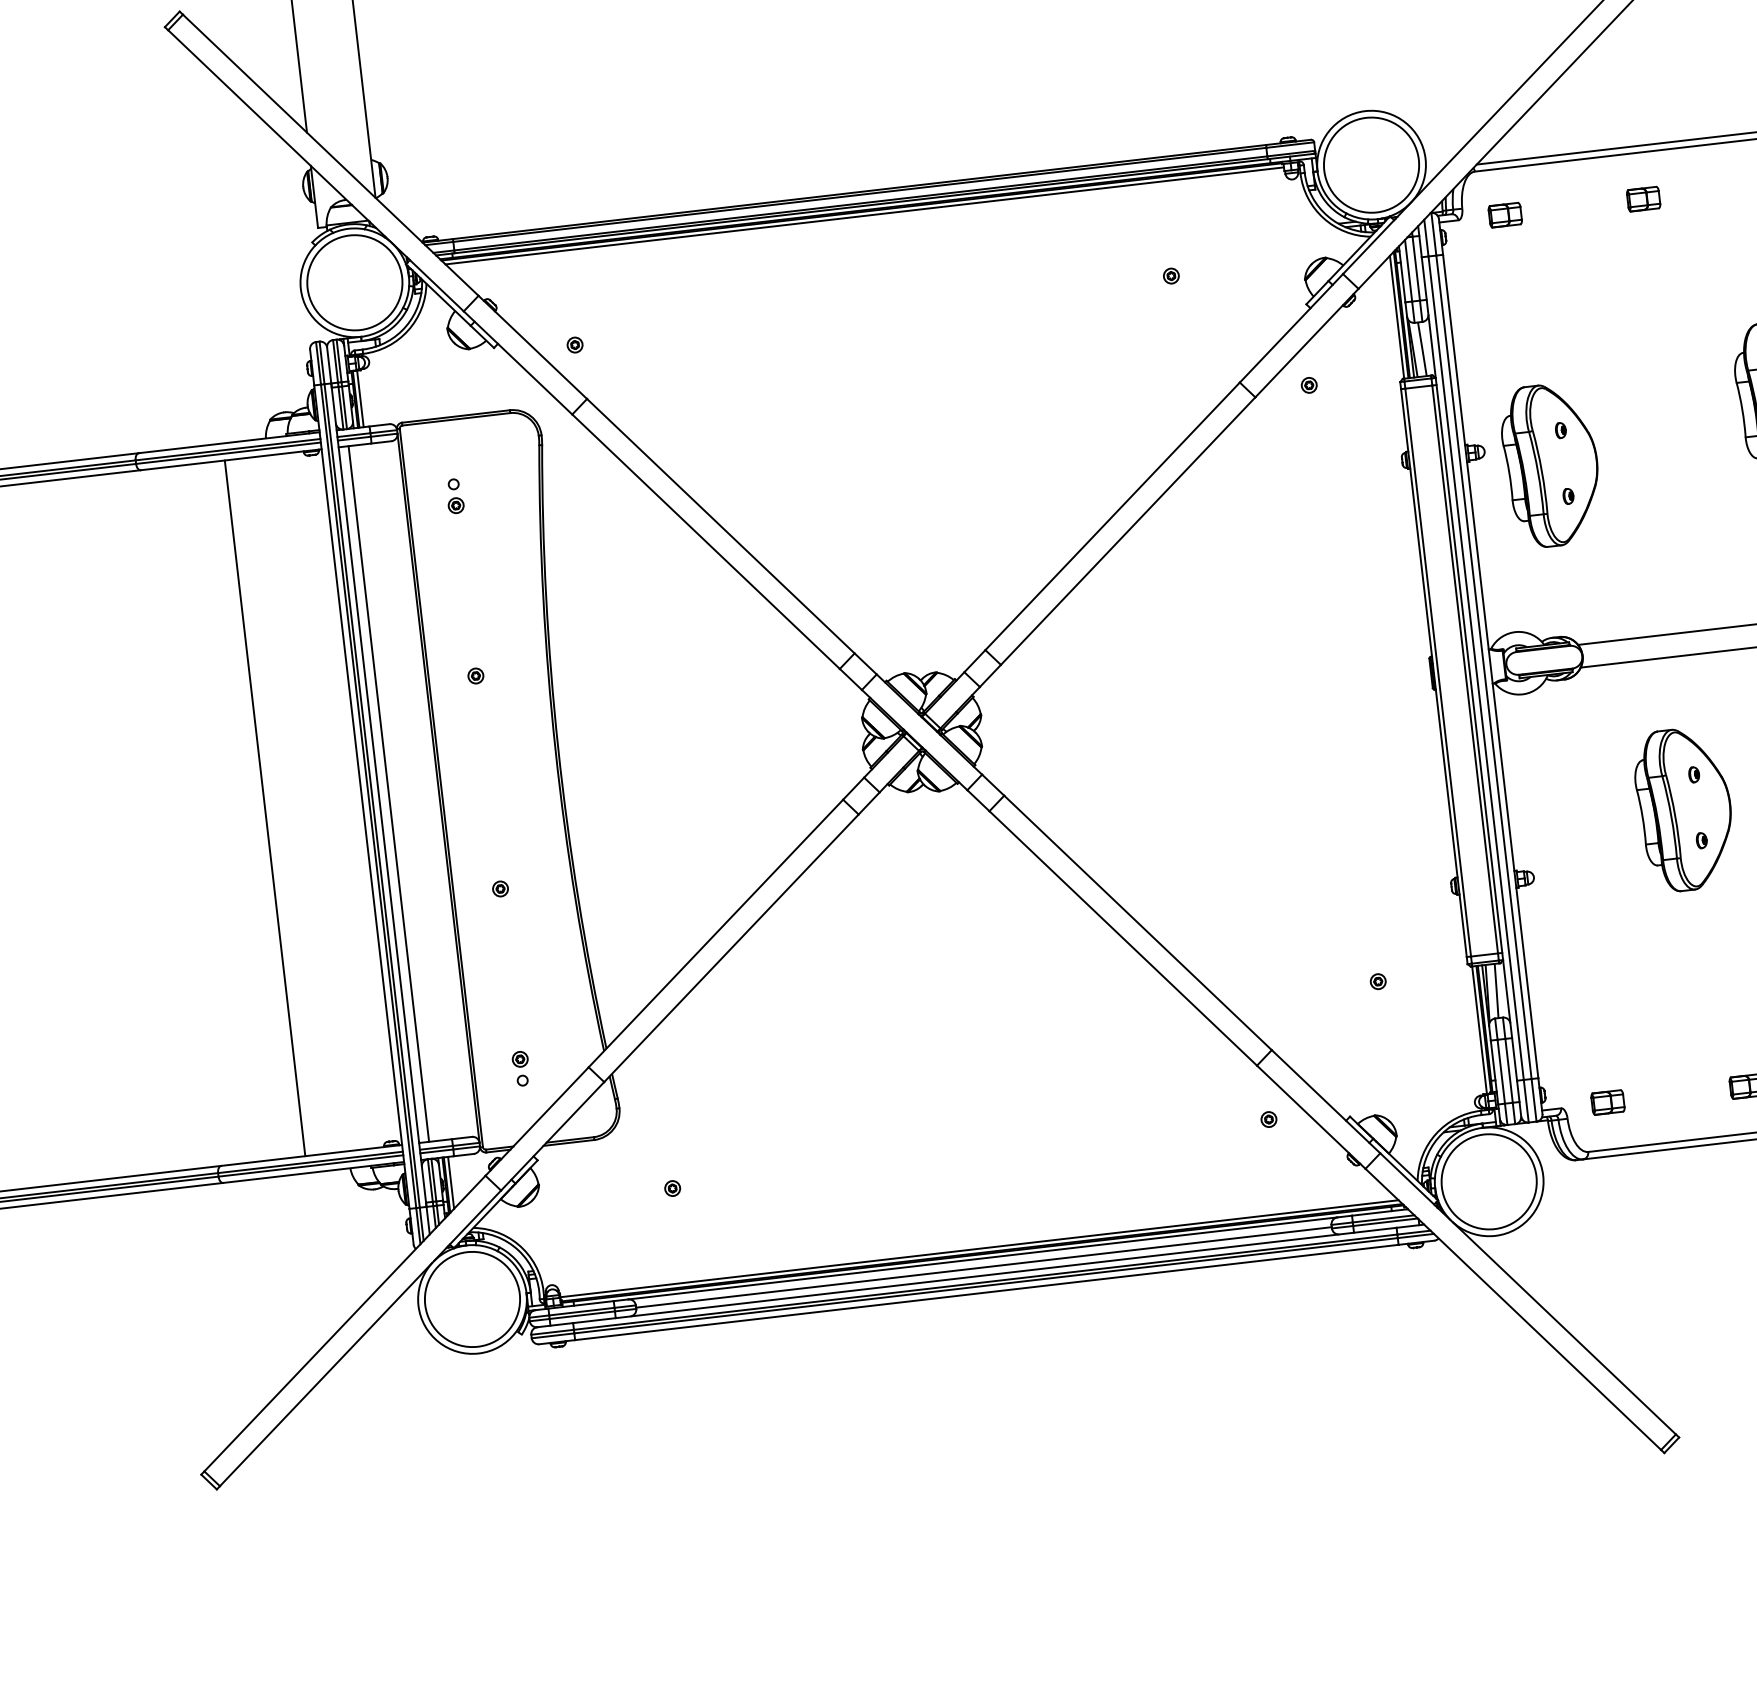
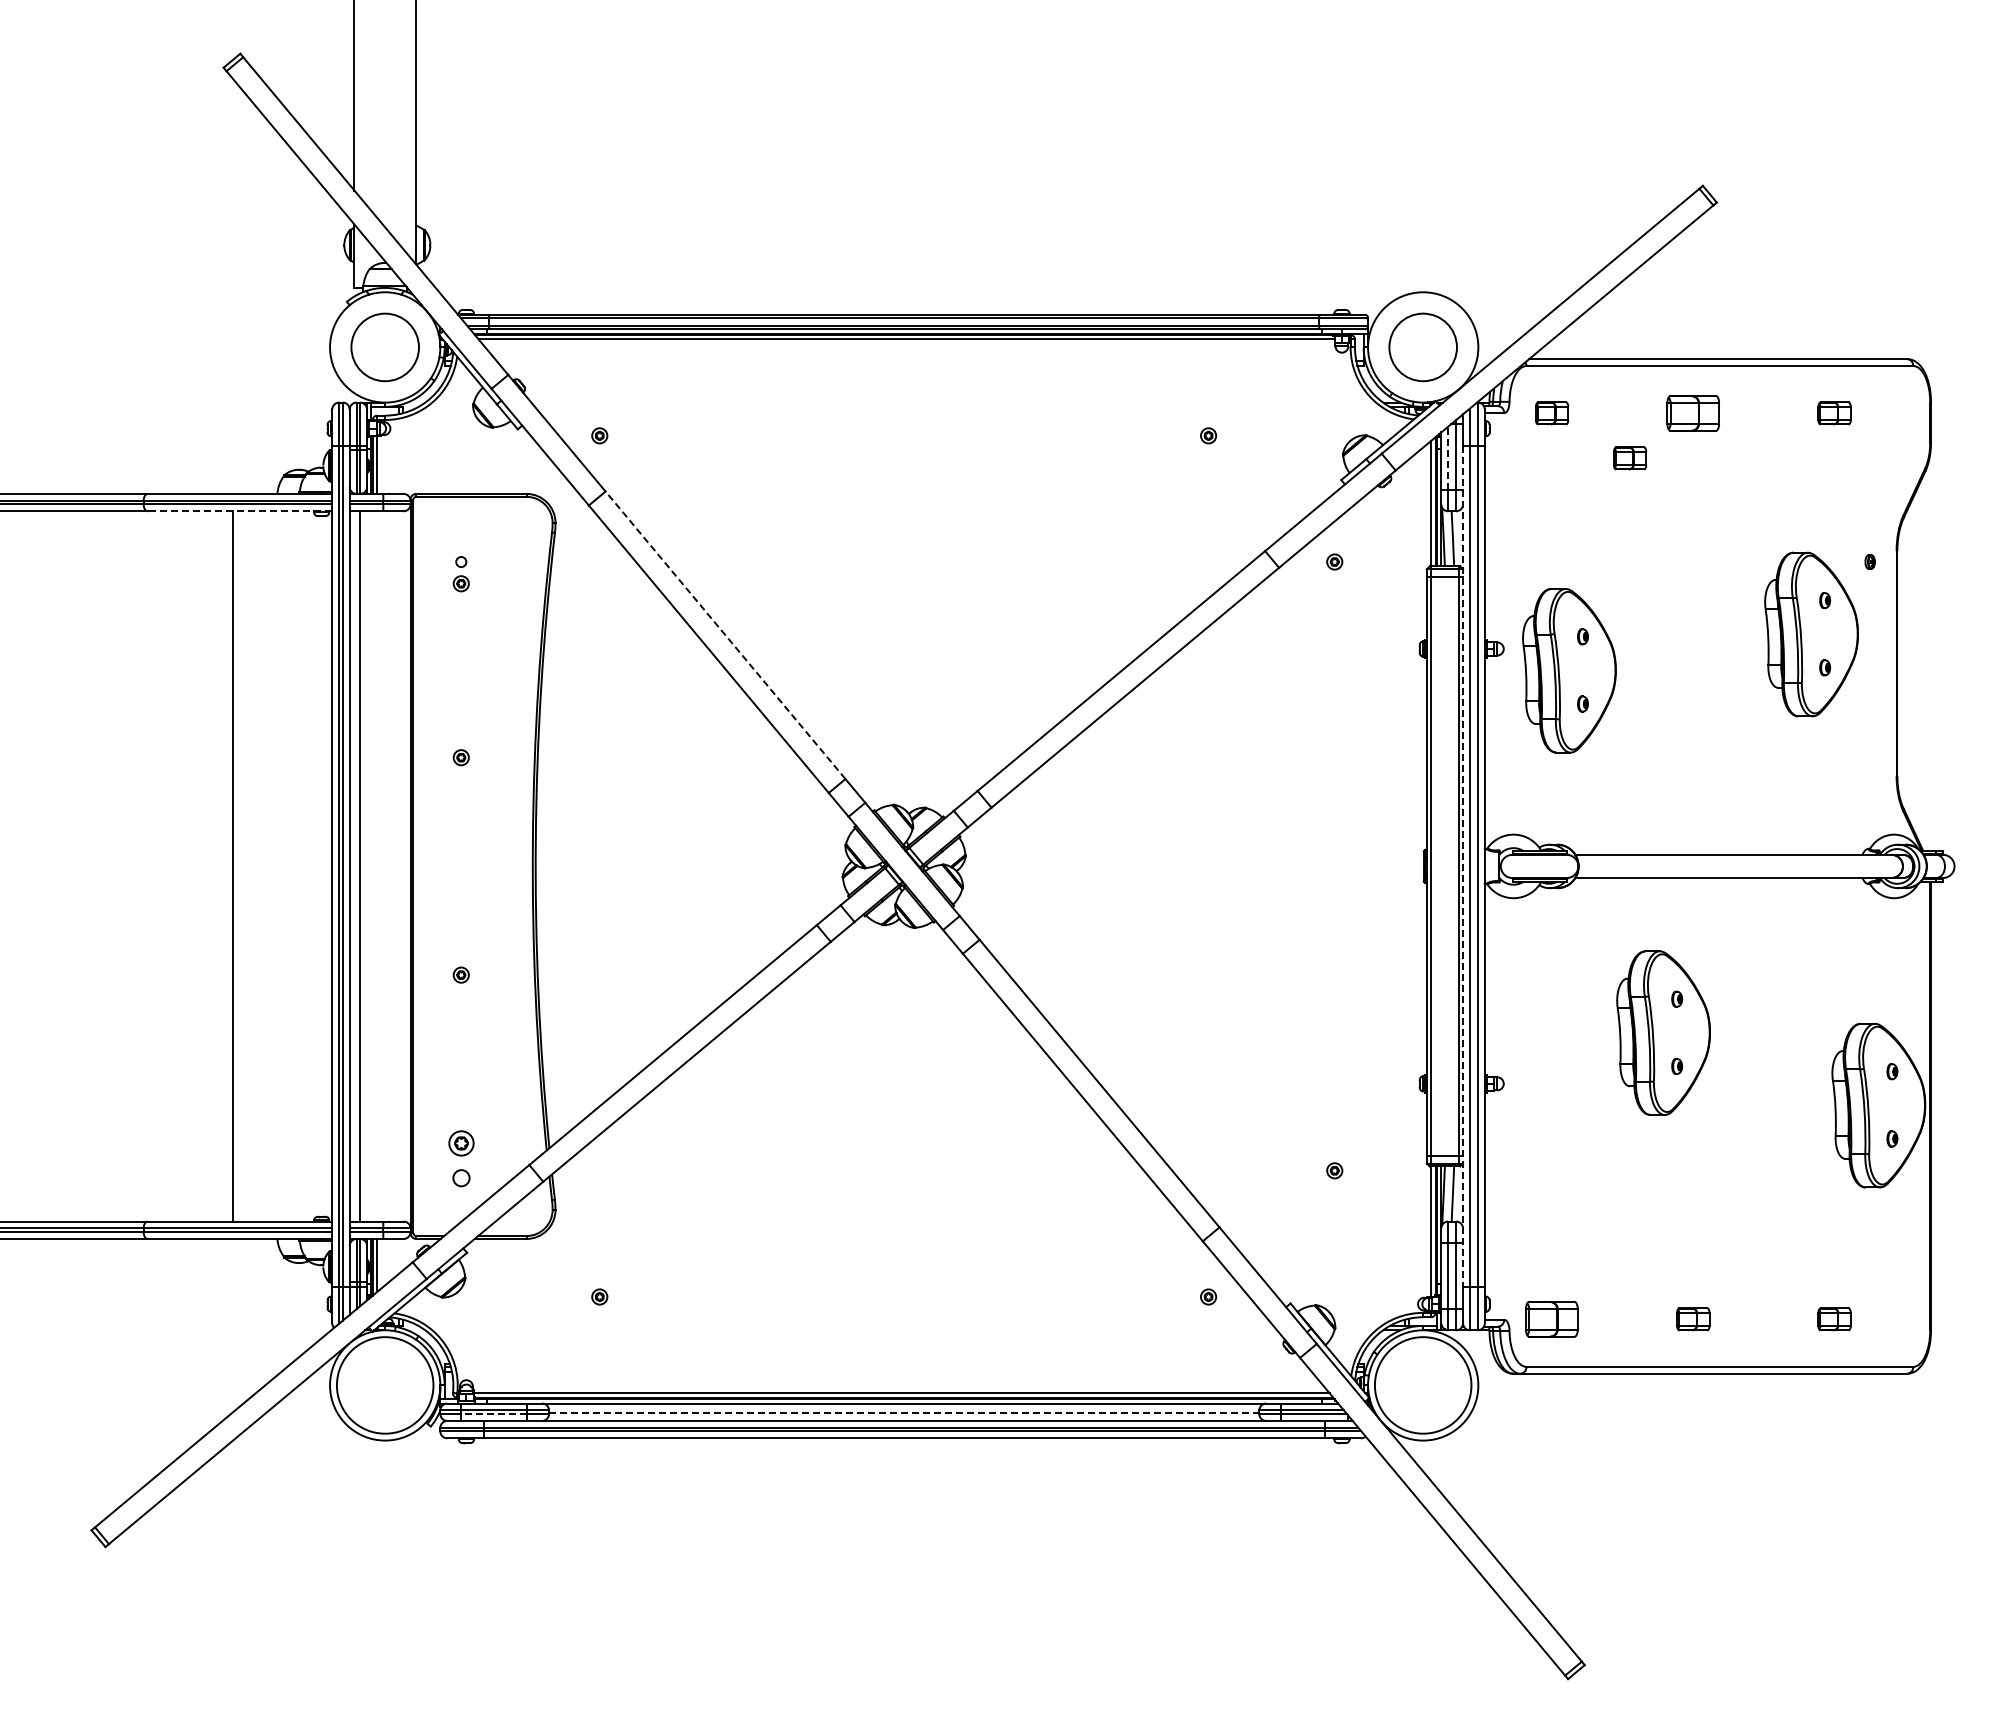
circle: (1370, 165) -> (1422, 347), size x0.7
part: (1643, 199) -> (1693, 413), size x1.6
part: (1587, 250) -> (1630, 458), added
line: (1408, 270) -> (1448, 457), solid -> dashed
circle: (354, 282) -> (384, 347), size x0.7
line: (230, 460) -> (239, 511), solid -> dashed
line: (720, 525) -> (725, 634), solid -> dashed
line: (1469, 669) -> (1463, 866), solid -> dashed
part: (520, 1068) -> (460, 1158), size x1.6
part: (1608, 1102) -> (1552, 1319), size x1.6
line: (984, 1267) -> (904, 1412), solid -> dashed
line: (581, 1315) -> (493, 1414), solid -> dashed

